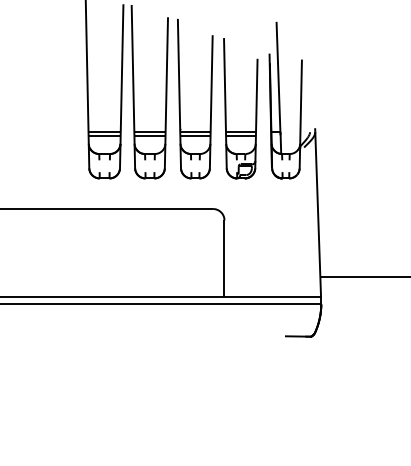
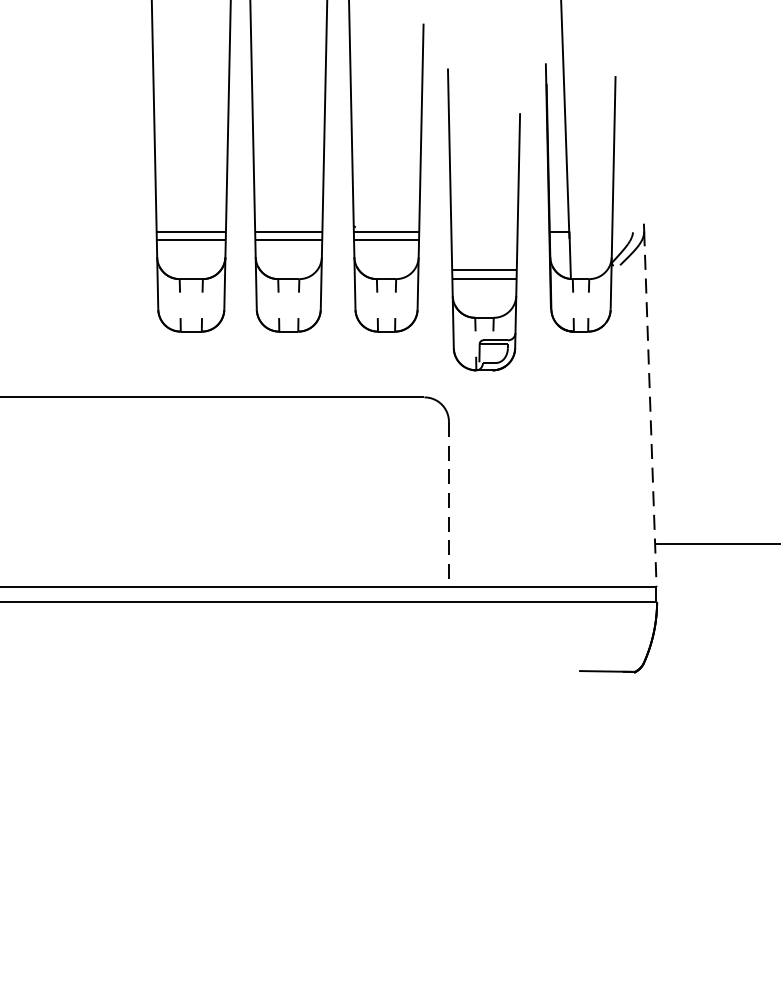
part: (226, 108) -> (453, 219), moved
line: (318, 214) -> (651, 409), solid -> dashed
line: (224, 259) -> (449, 505), solid -> dashed

